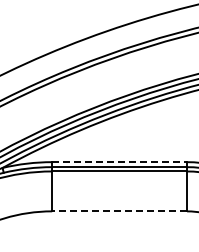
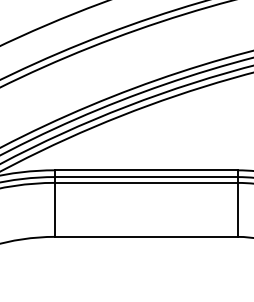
line: (120, 162) -> (147, 170), dashed -> solid
line: (119, 211) -> (146, 237), dashed -> solid

